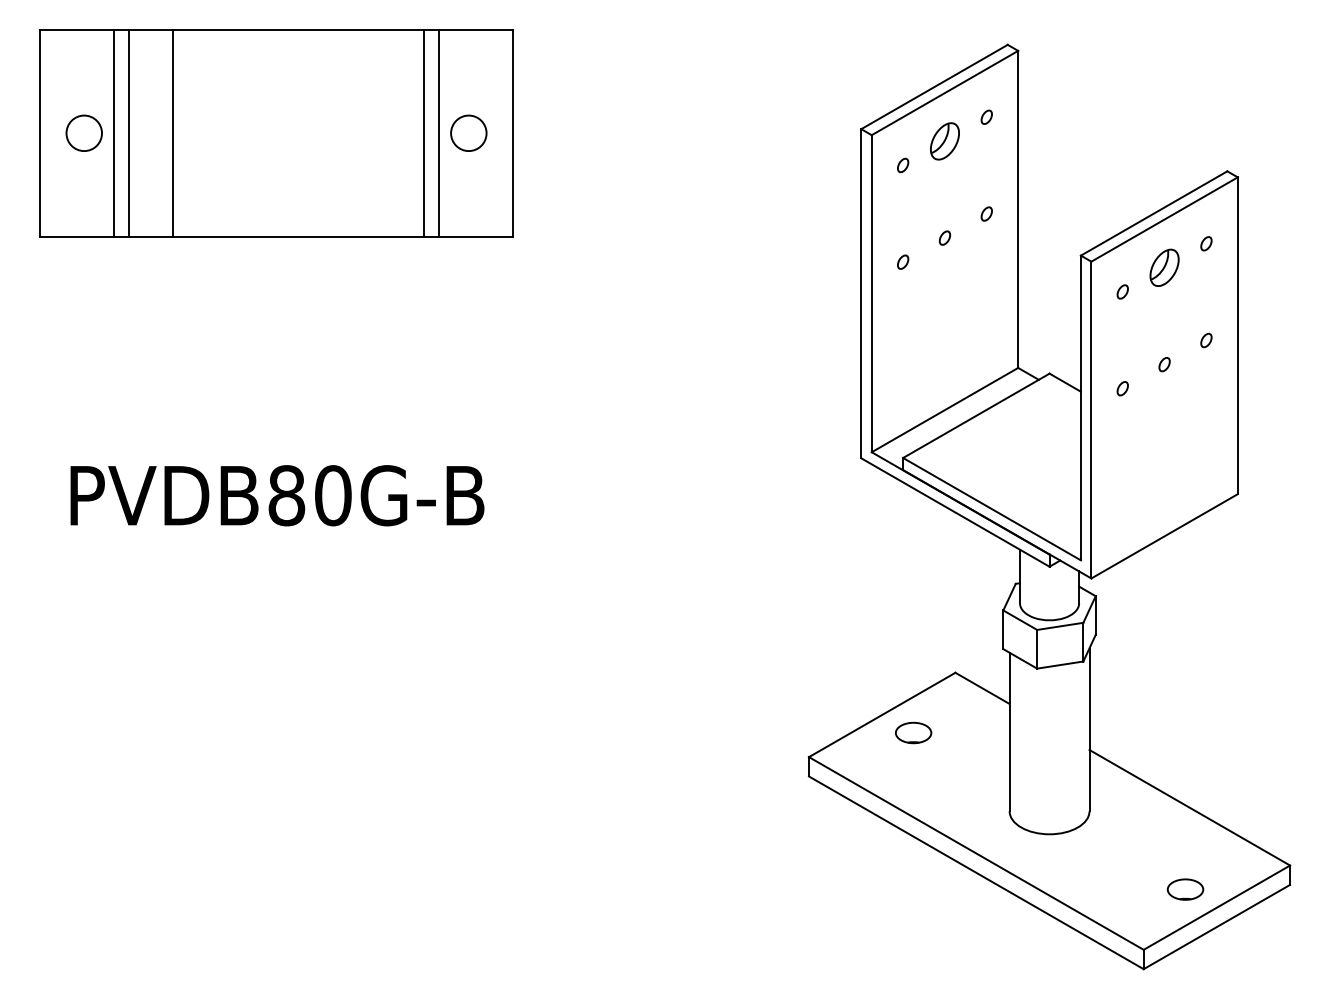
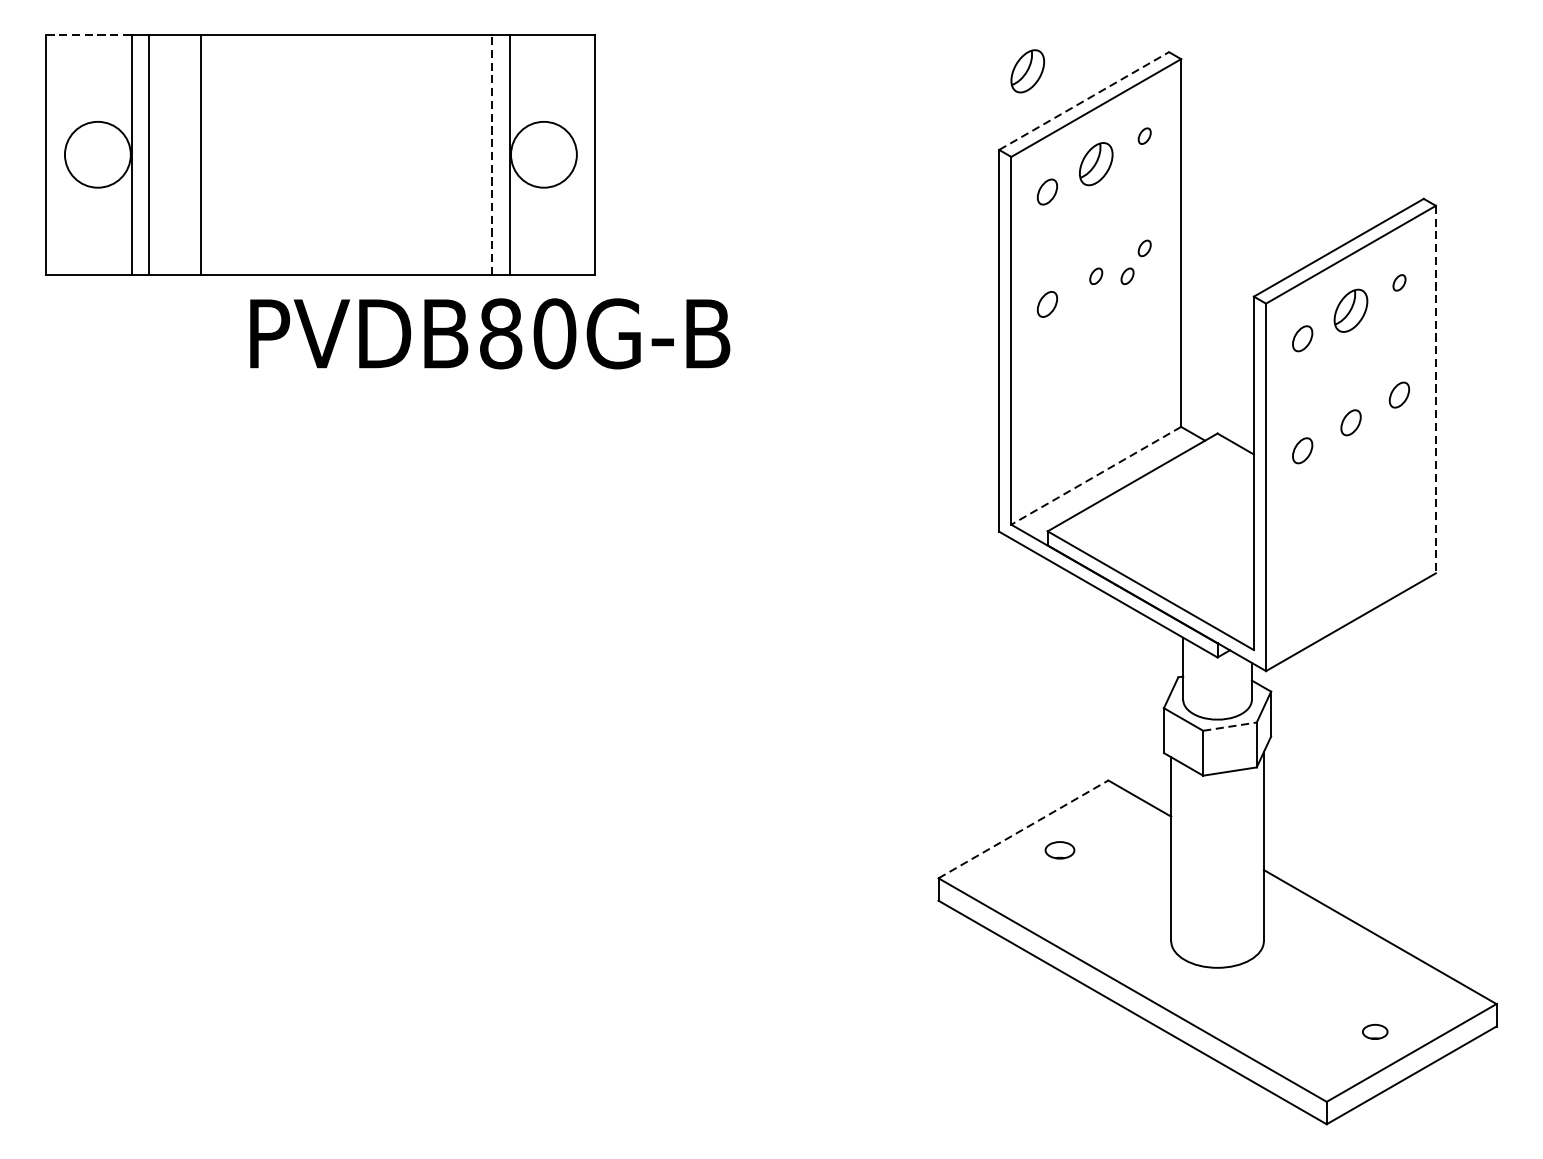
line: (76, 29) -> (88, 34), solid -> dashed
part: (885, 61) -> (1027, 71), added
line: (934, 86) -> (1084, 100), solid -> dashed
circle: (84, 133) -> (98, 154), size x1.6
line: (424, 133) -> (492, 154), solid -> dashed
circle: (468, 133) -> (543, 154), size x1.6
part: (903, 165) -> (1048, 192), size x1.6
part: (971, 237) -> (1127, 275), added
part: (903, 261) -> (1048, 303), size x1.6
part: (1122, 291) -> (1302, 338), size x1.6
line: (1237, 336) -> (1435, 390), solid -> dashed
part: (1206, 340) -> (1399, 395), size x1.6
part: (1164, 364) -> (1350, 422), size x1.6
part: (1122, 388) -> (1302, 450), size x1.6
line: (944, 410) -> (1095, 476), solid -> dashed
text: (277, 495) -> (490, 333), moved
line: (1060, 626) -> (1230, 726), solid -> dashed
line: (882, 714) -> (1023, 828), solid -> dashed
part: (913, 732) -> (1059, 849), size x0.7
part: (1185, 889) -> (1375, 1031), size x0.6

